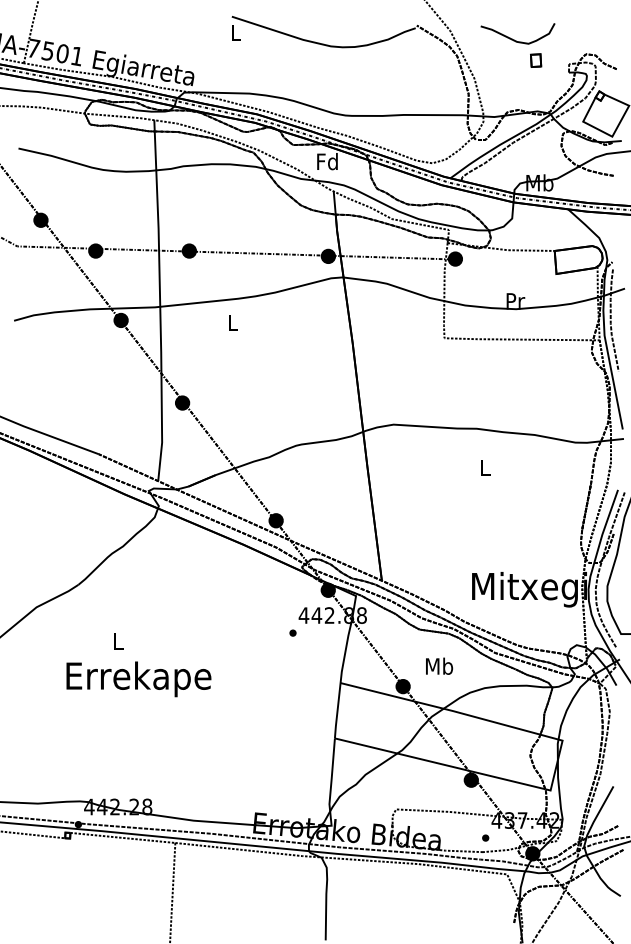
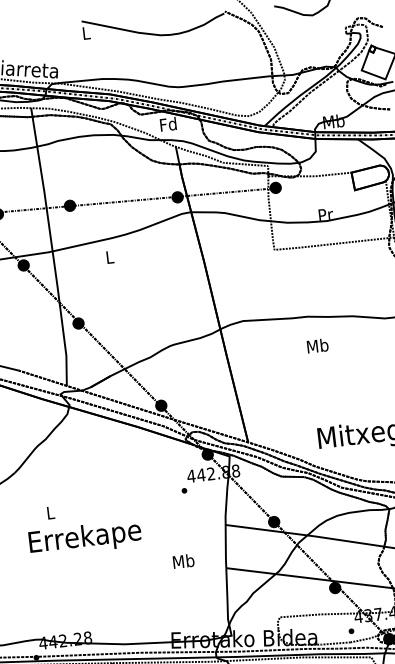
part: (536, 60) -> (320, 27), removed
text: (485, 467) -> (317, 345), L -> Mb
text: (439, 665) -> (183, 560), moved
text: (138, 679) -> (85, 538), moved

